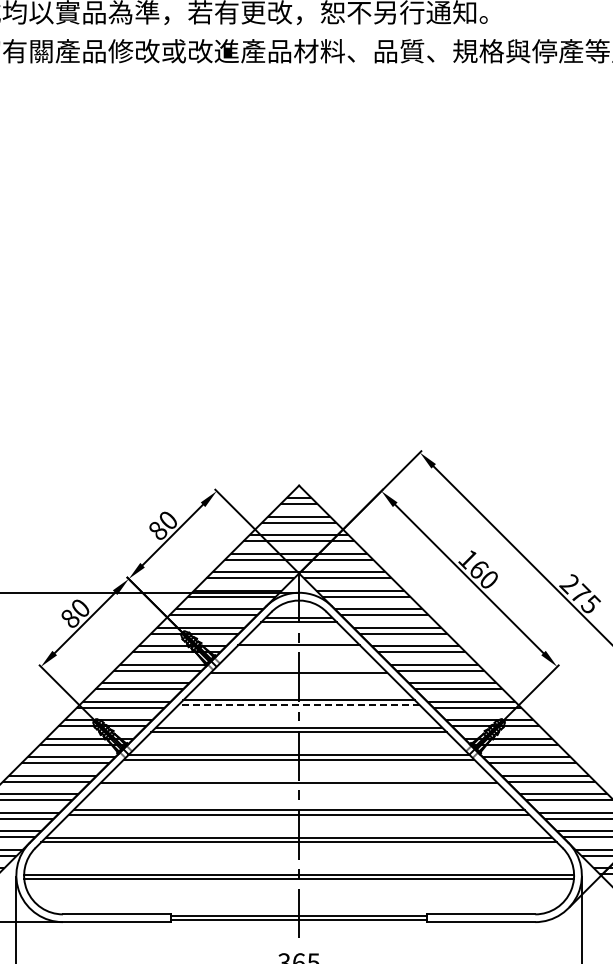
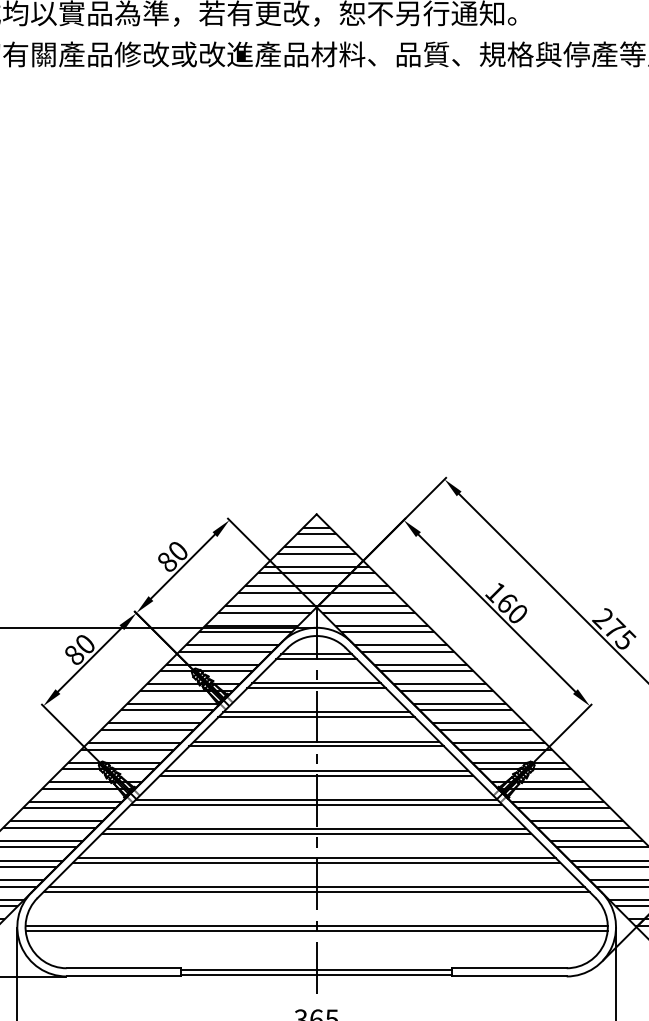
line: (298, 649) -> (316, 687), added
line: (299, 677) -> (317, 717), added
line: (298, 704) -> (316, 746), dashed -> solid
line: (298, 787) -> (316, 833), added

